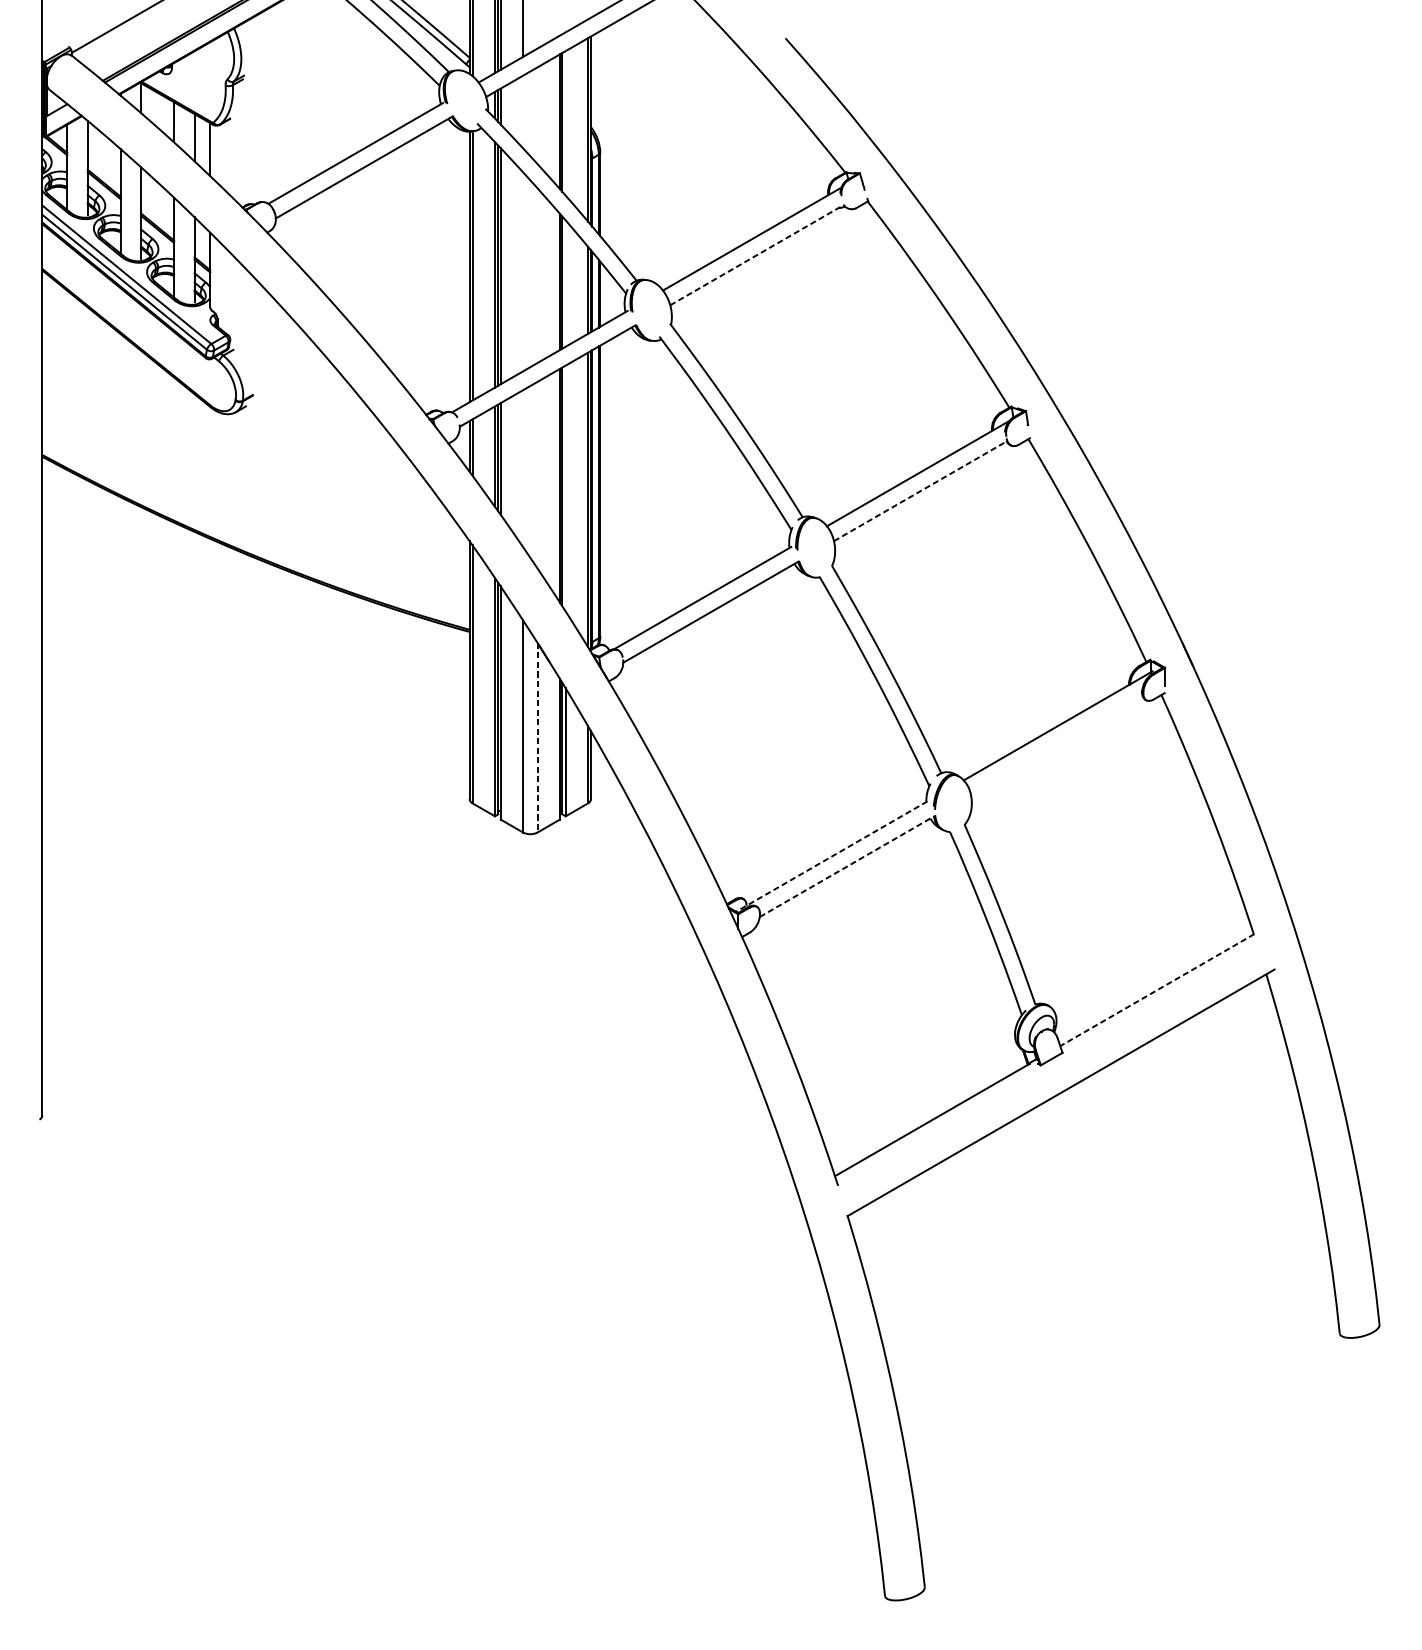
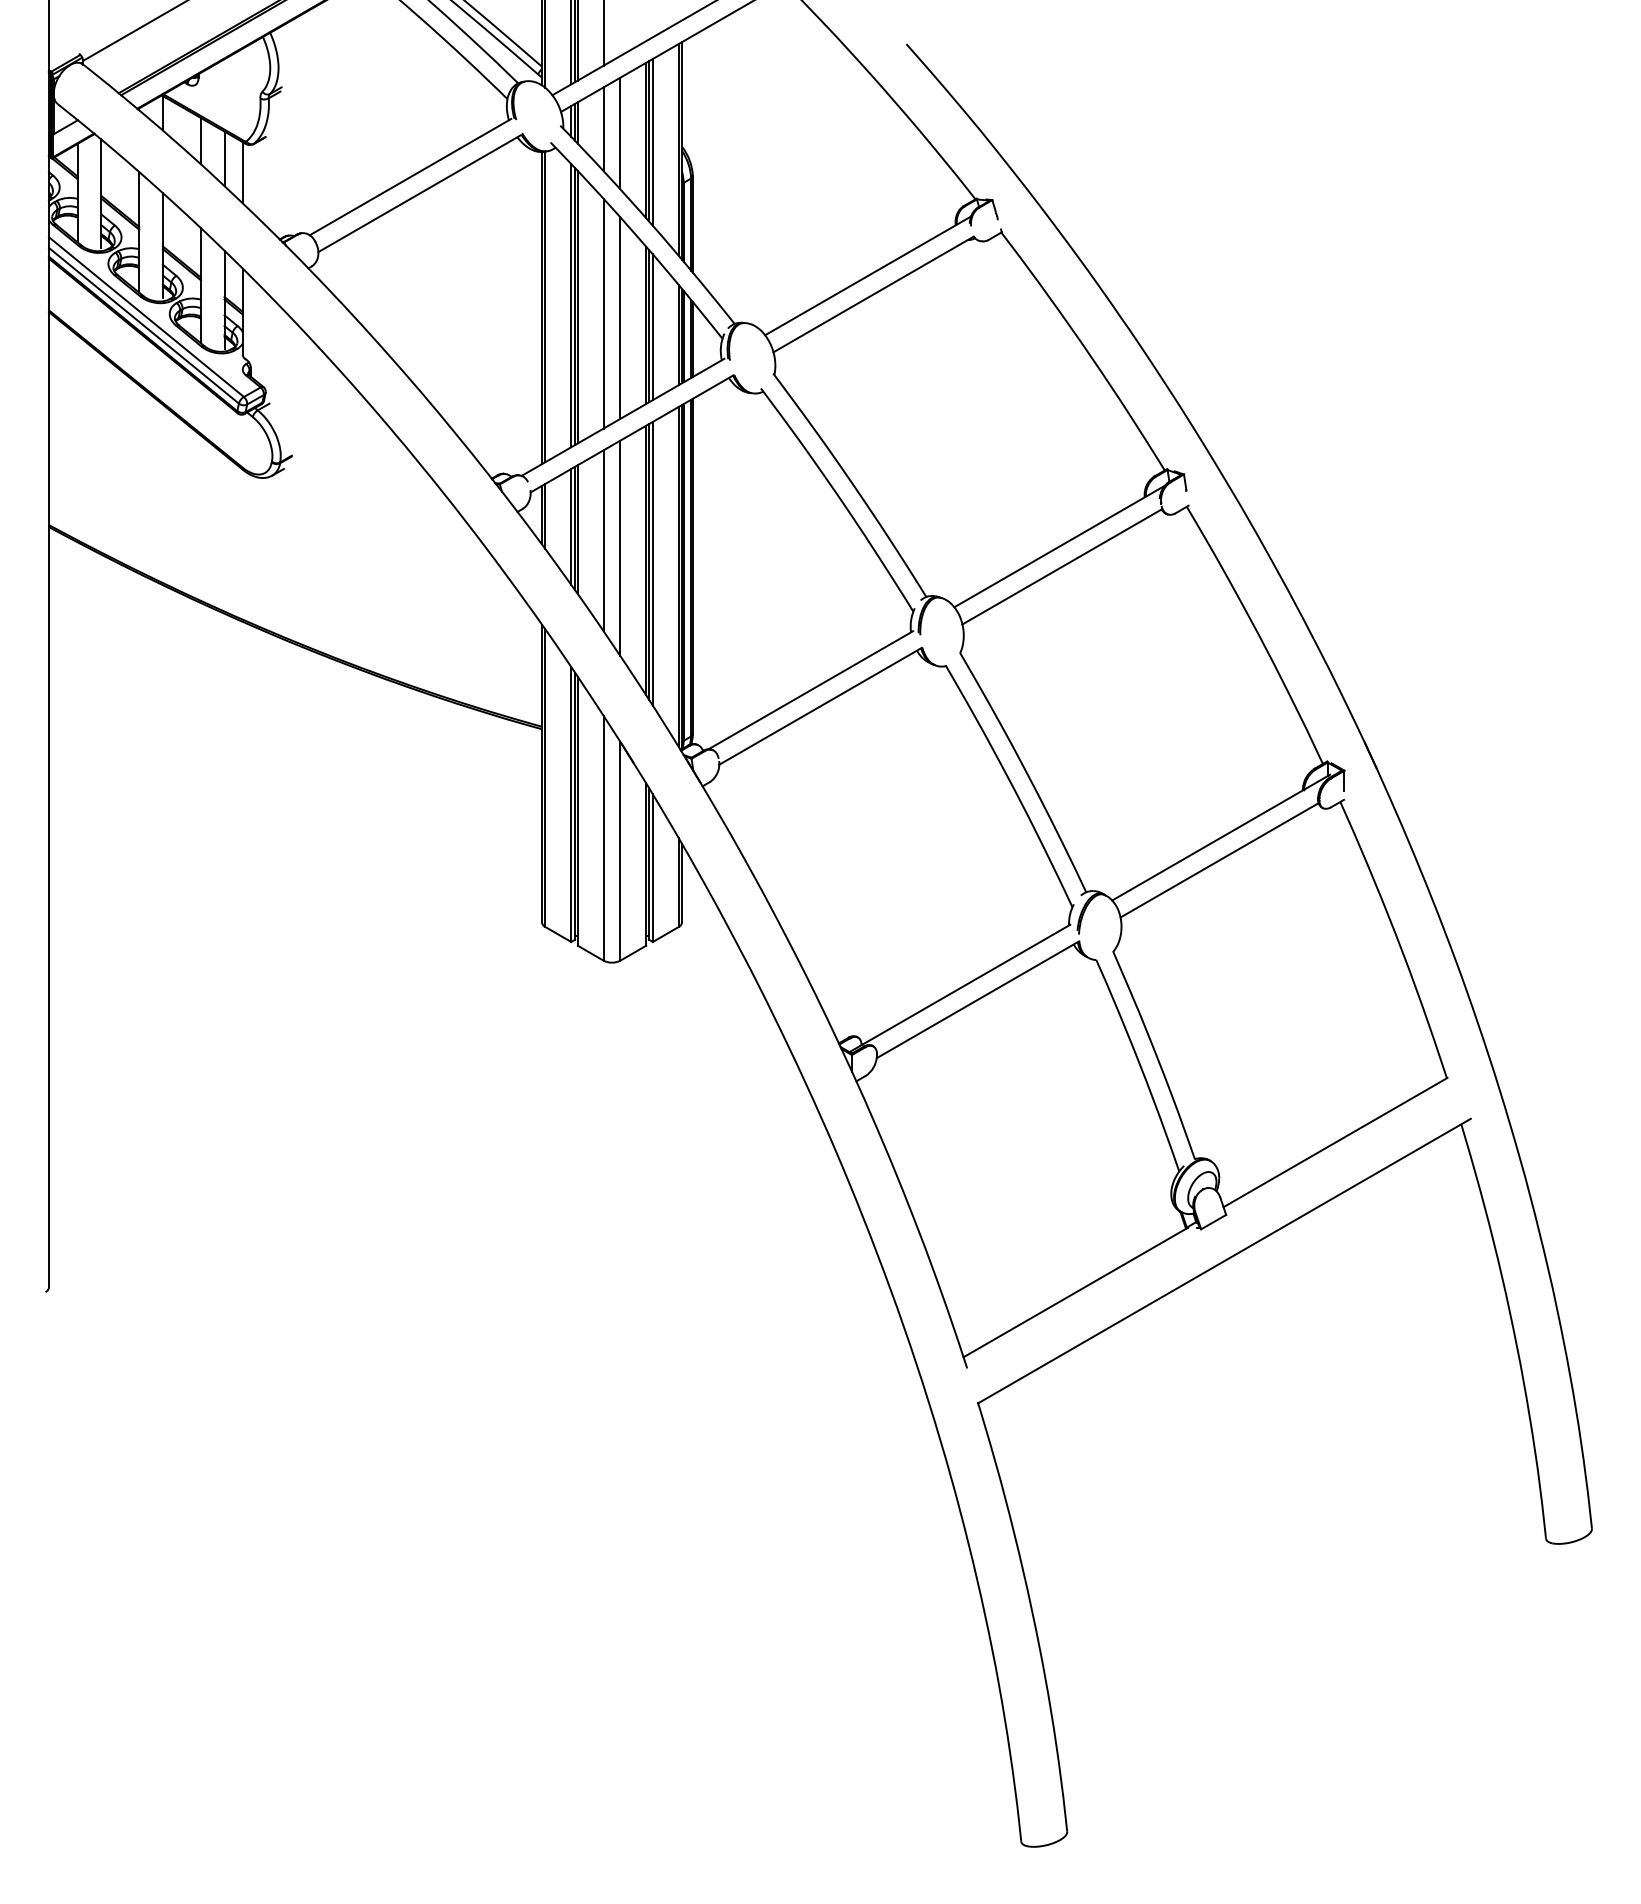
line: (522, 112) -> (603, 129), added
line: (537, 115) -> (620, 133), added
line: (565, 122) -> (652, 141), added
line: (756, 255) -> (873, 294), dashed -> solid
line: (522, 271) -> (603, 313), added
line: (537, 275) -> (620, 317), added
line: (565, 283) -> (652, 327), added
line: (522, 468) -> (603, 540), added
line: (537, 474) -> (620, 547), added
line: (565, 488) -> (652, 563), added
line: (920, 490) -> (1062, 566), dashed -> solid
line: (537, 737) -> (620, 851), dashed -> solid
line: (1056, 745) -> (1219, 860), added
line: (831, 856) -> (959, 988), dashed -> solid
line: (847, 866) -> (977, 999), dashed -> solid
line: (1157, 990) -> (1335, 1142), dashed -> solid

